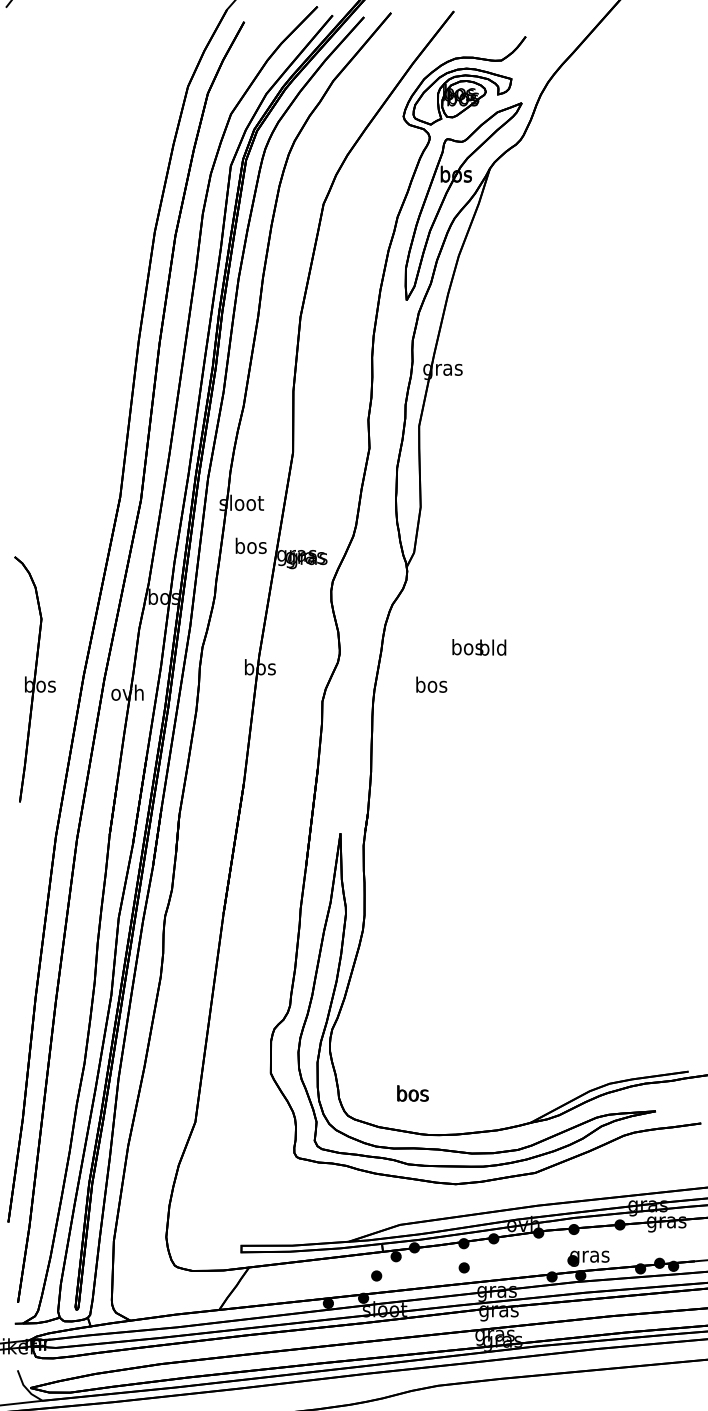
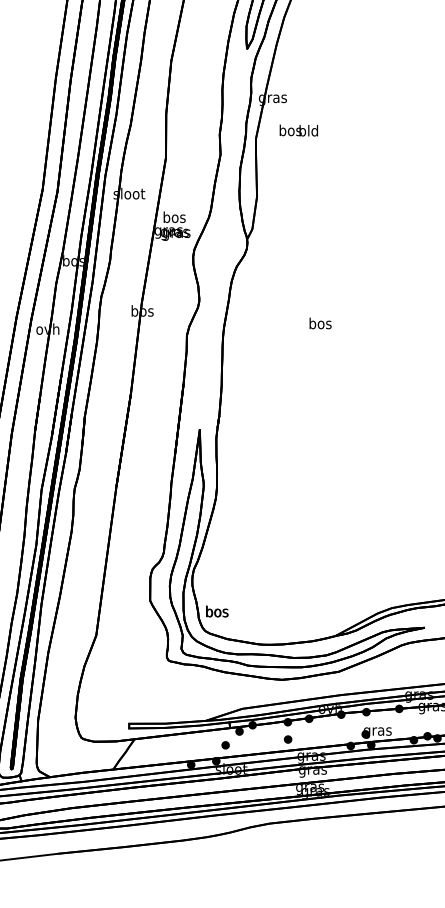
text: (250, 545) -> (174, 216), moved
text: (479, 647) -> (299, 130), moved
text: (431, 684) -> (320, 323), moved
text: (412, 1093) -> (216, 611), moved

